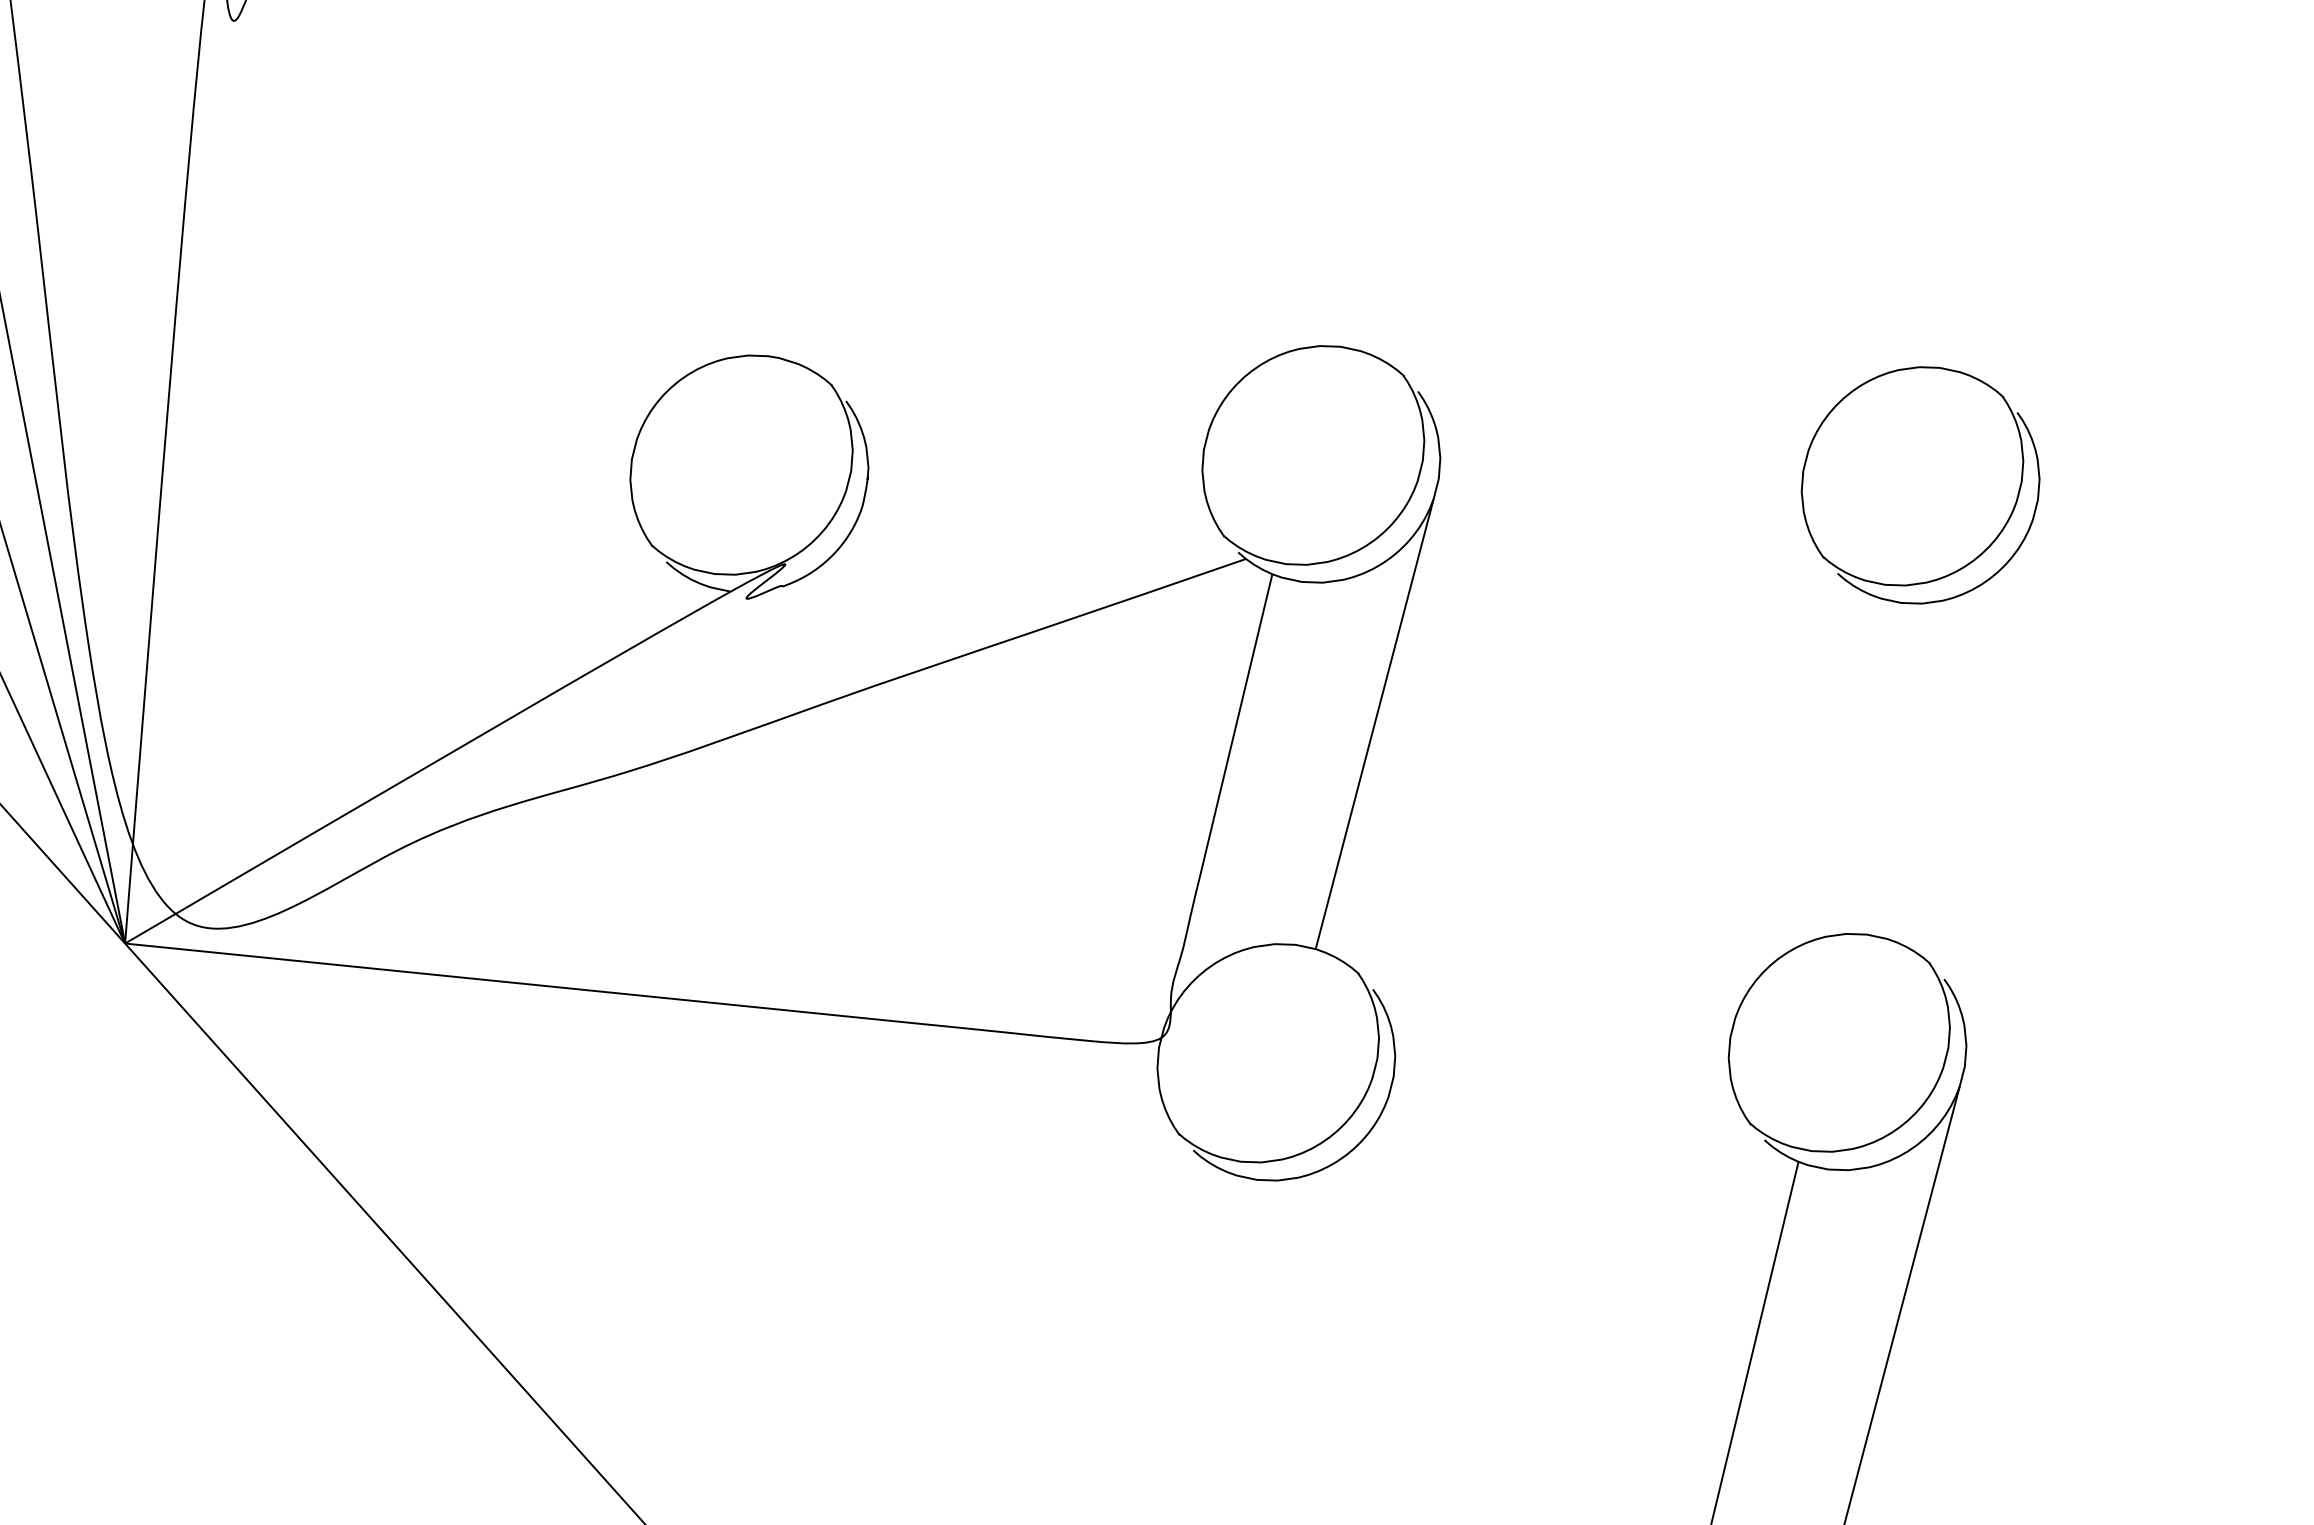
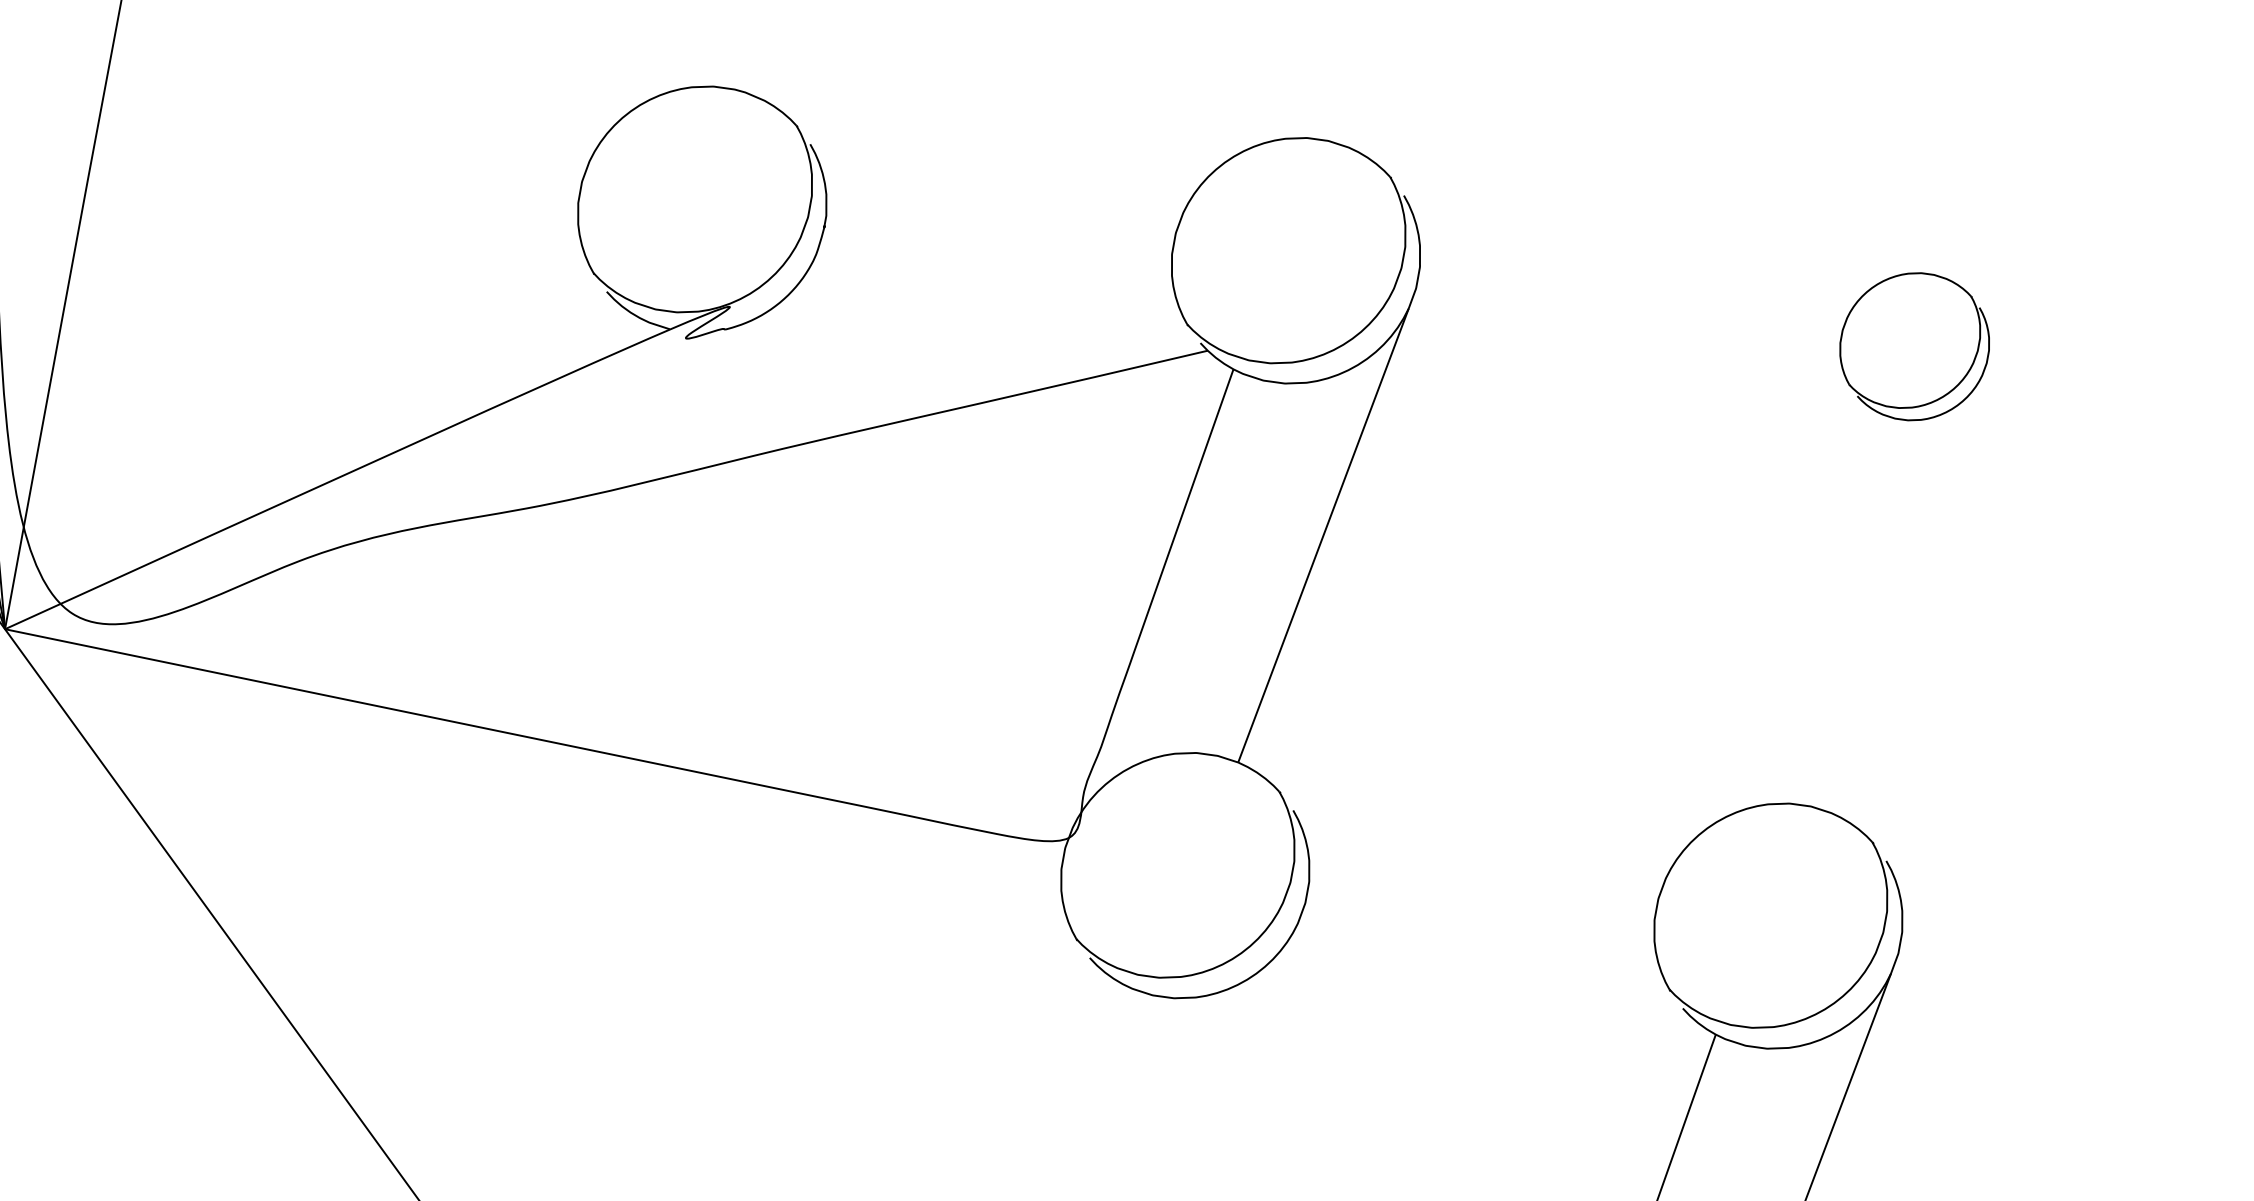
part: (1920, 485) -> (1914, 346), size x0.6

